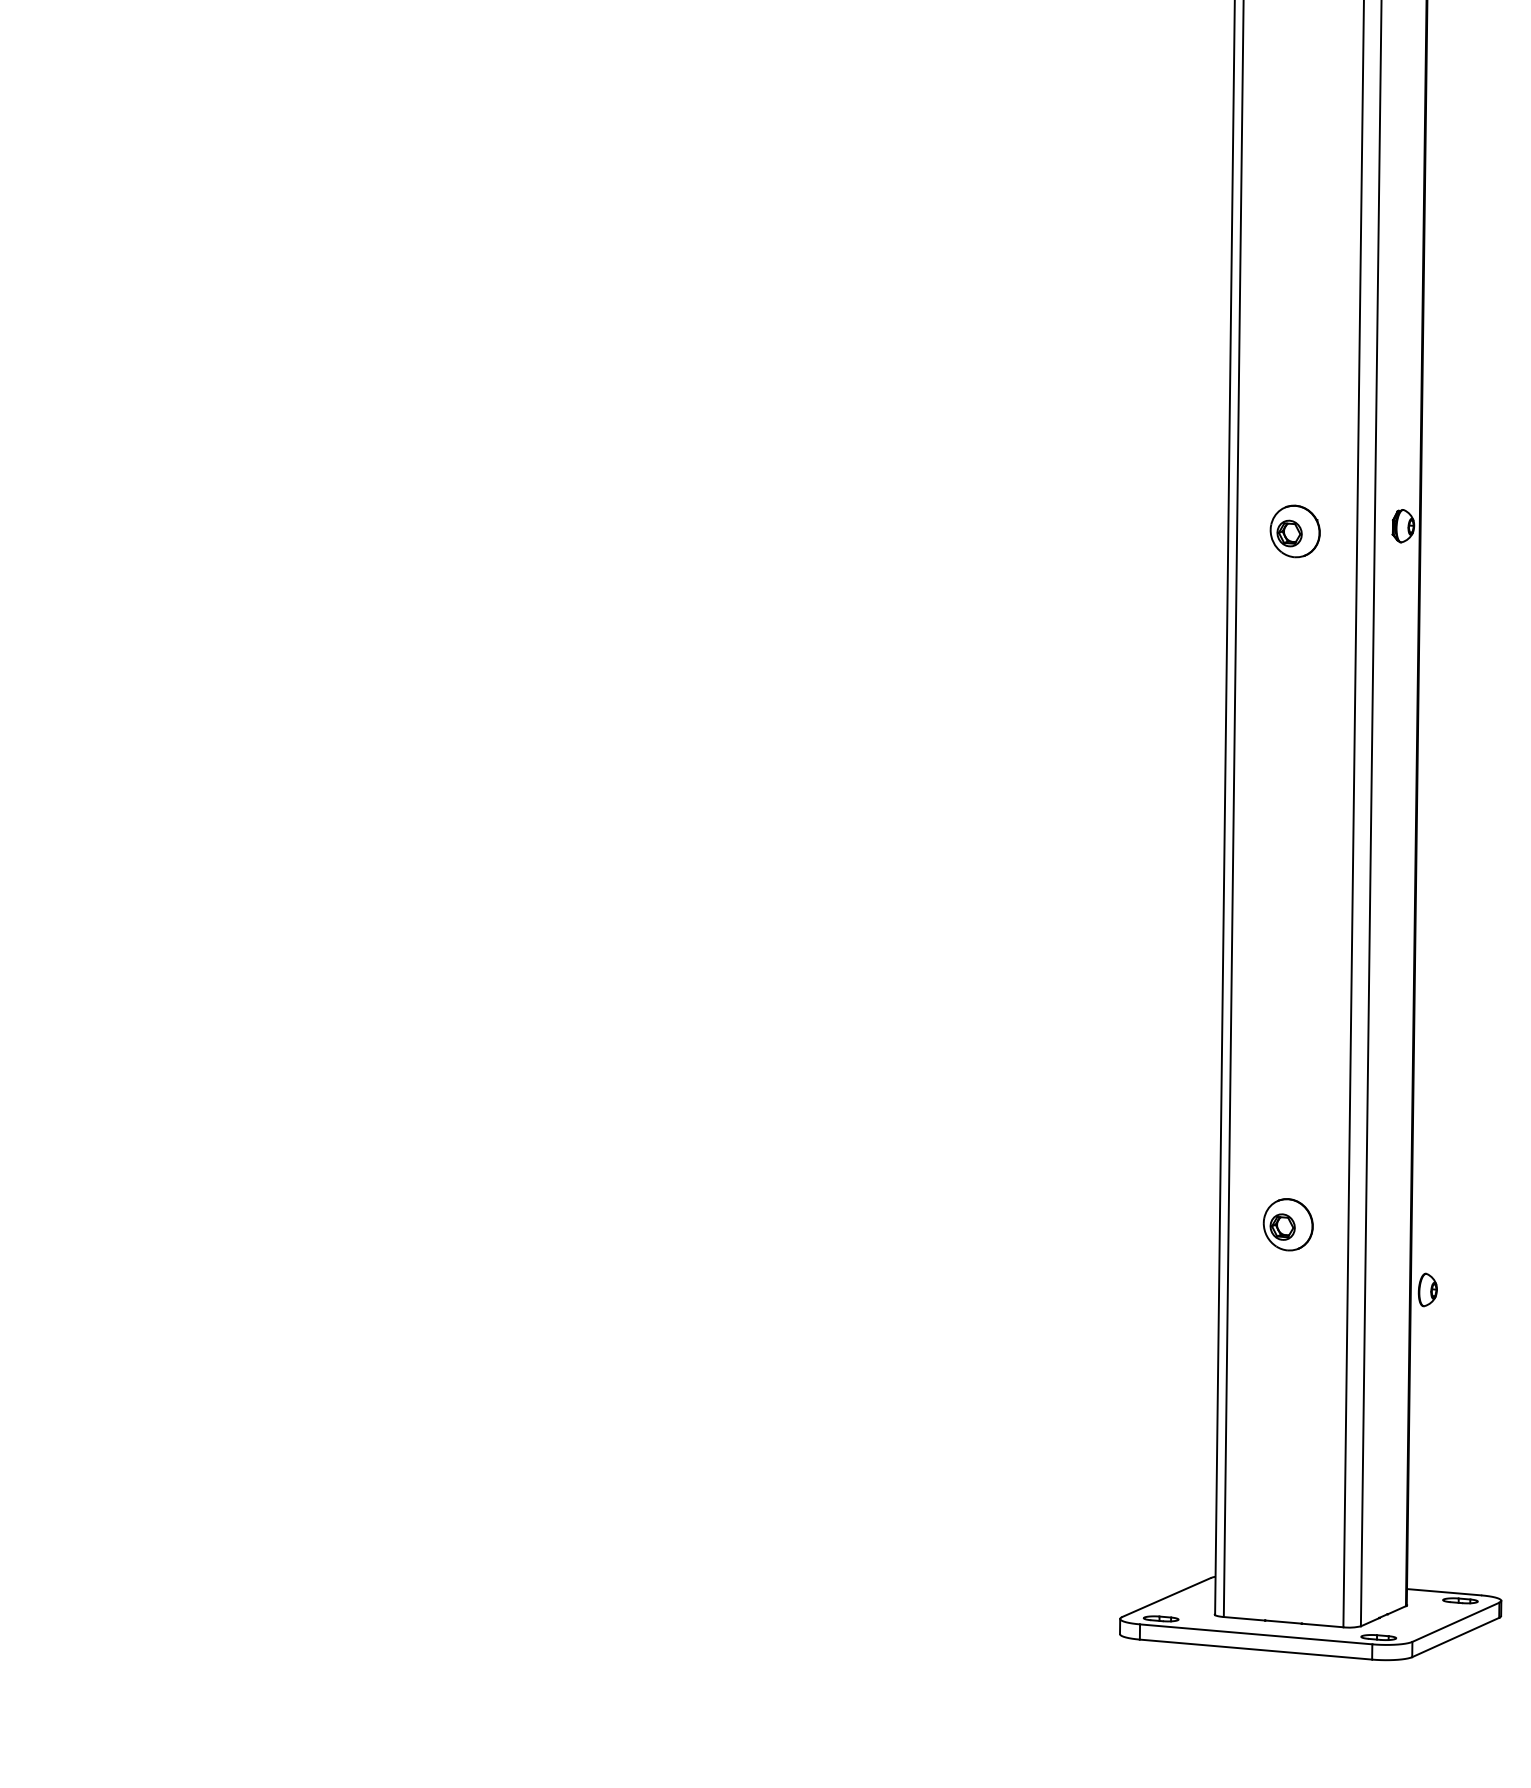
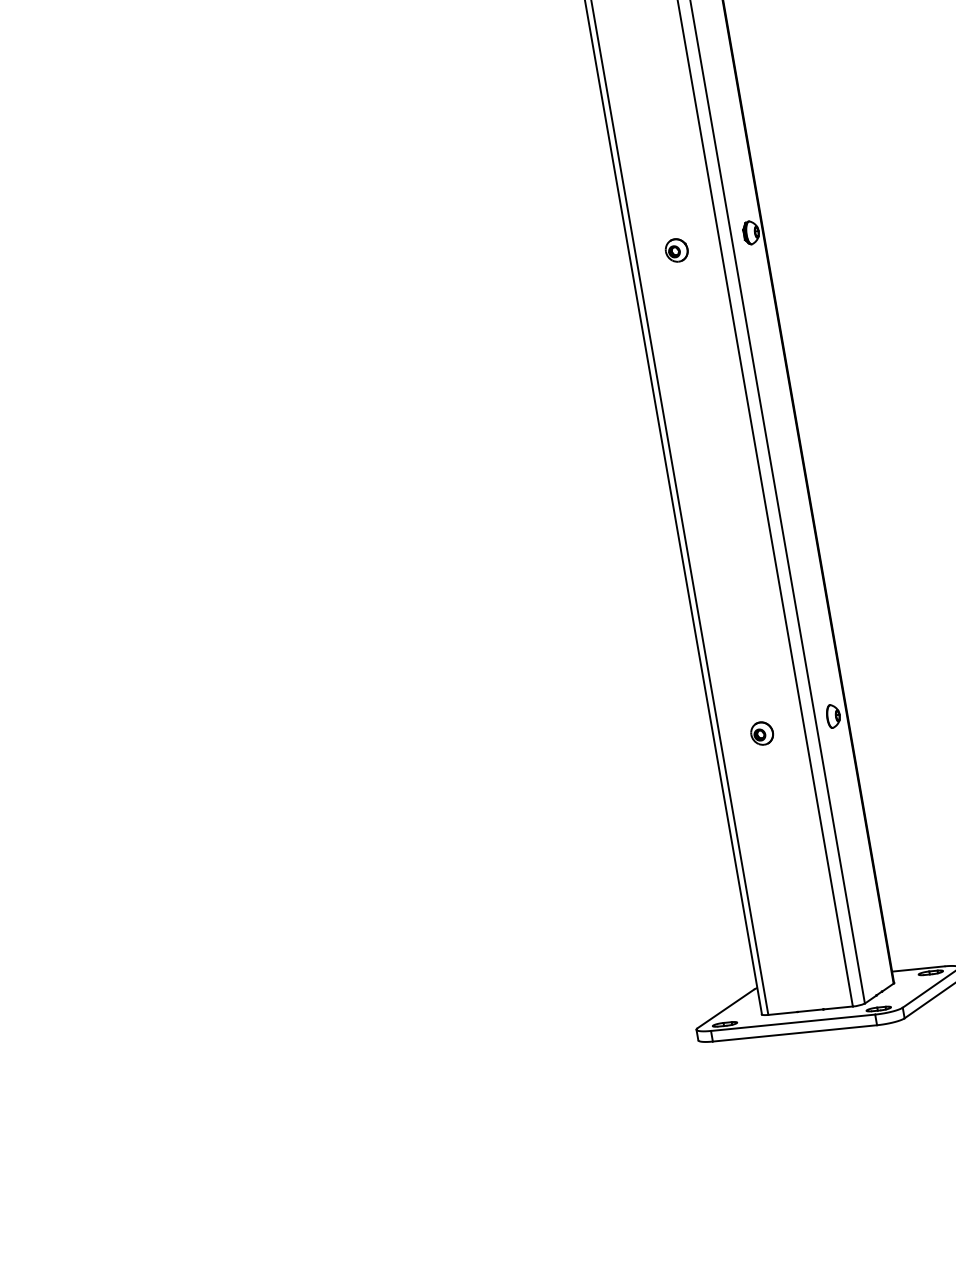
part: (1295, 531) -> (676, 250), size x0.62
part: (1288, 1224) -> (762, 733), size x0.62
part: (1427, 1289) -> (833, 715), moved

